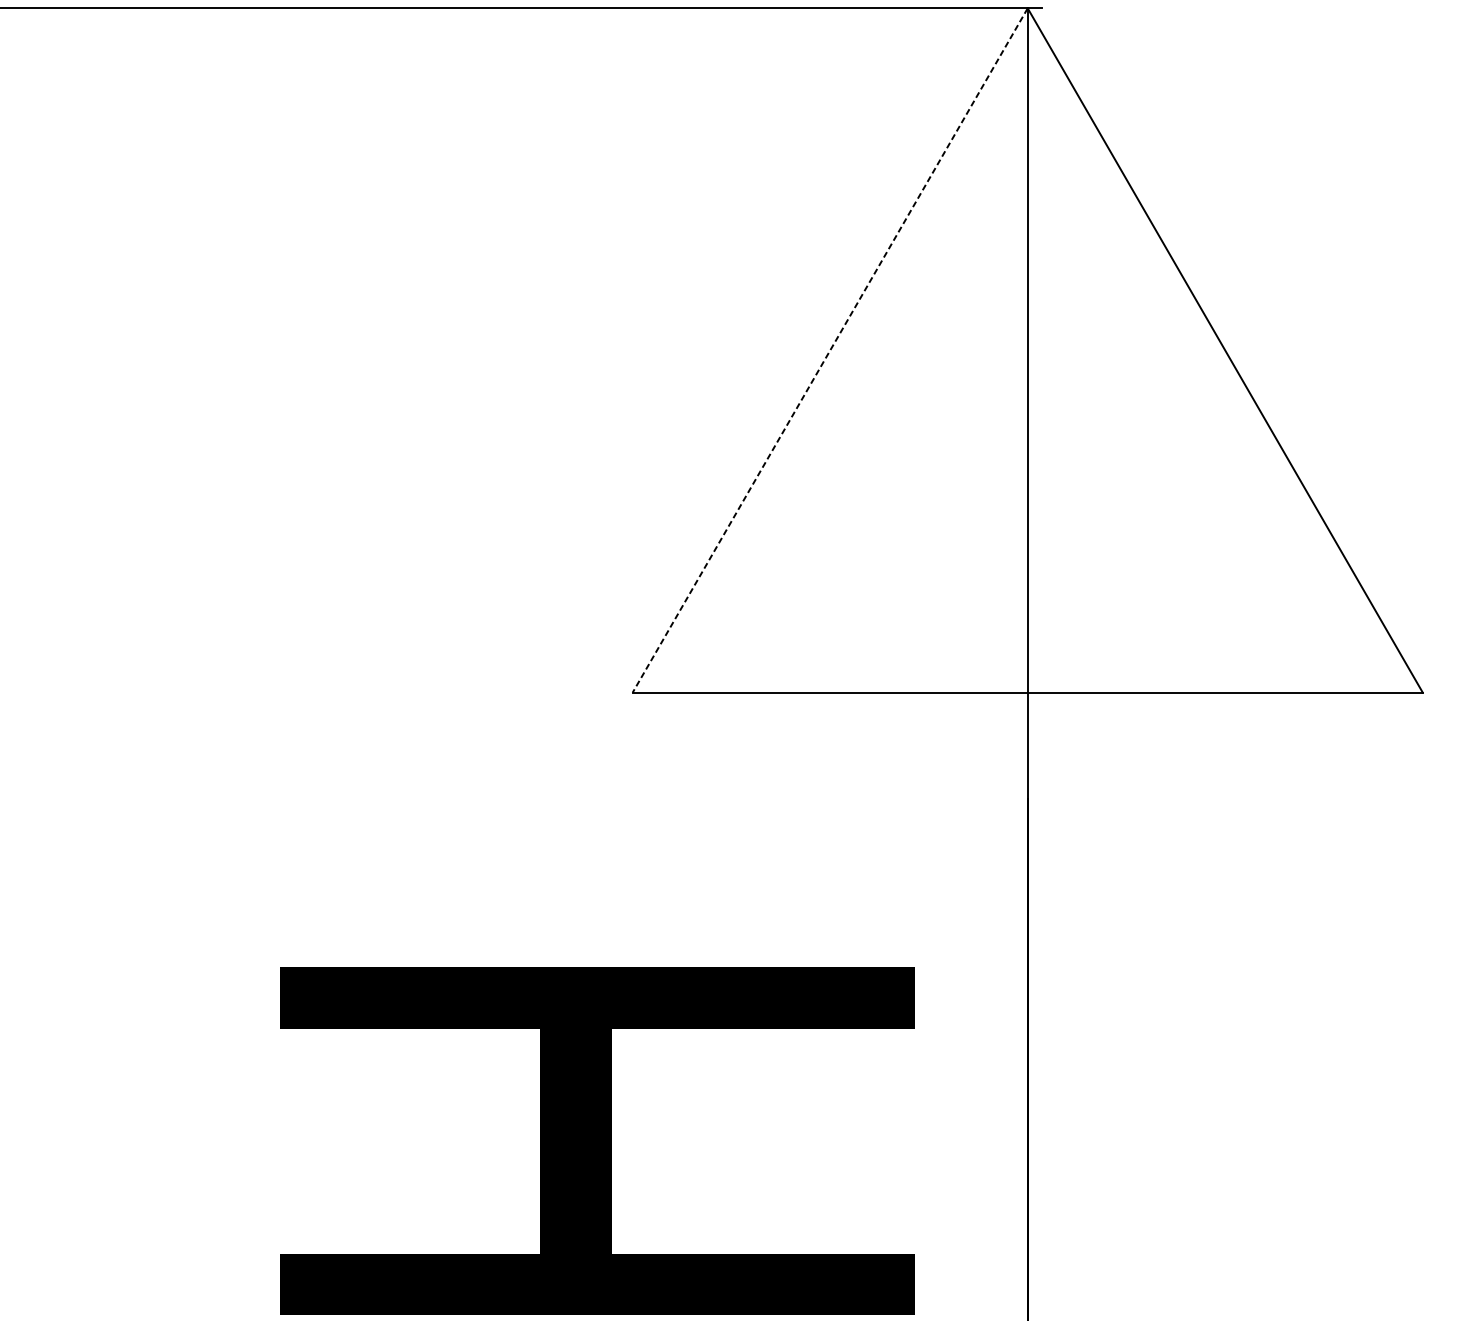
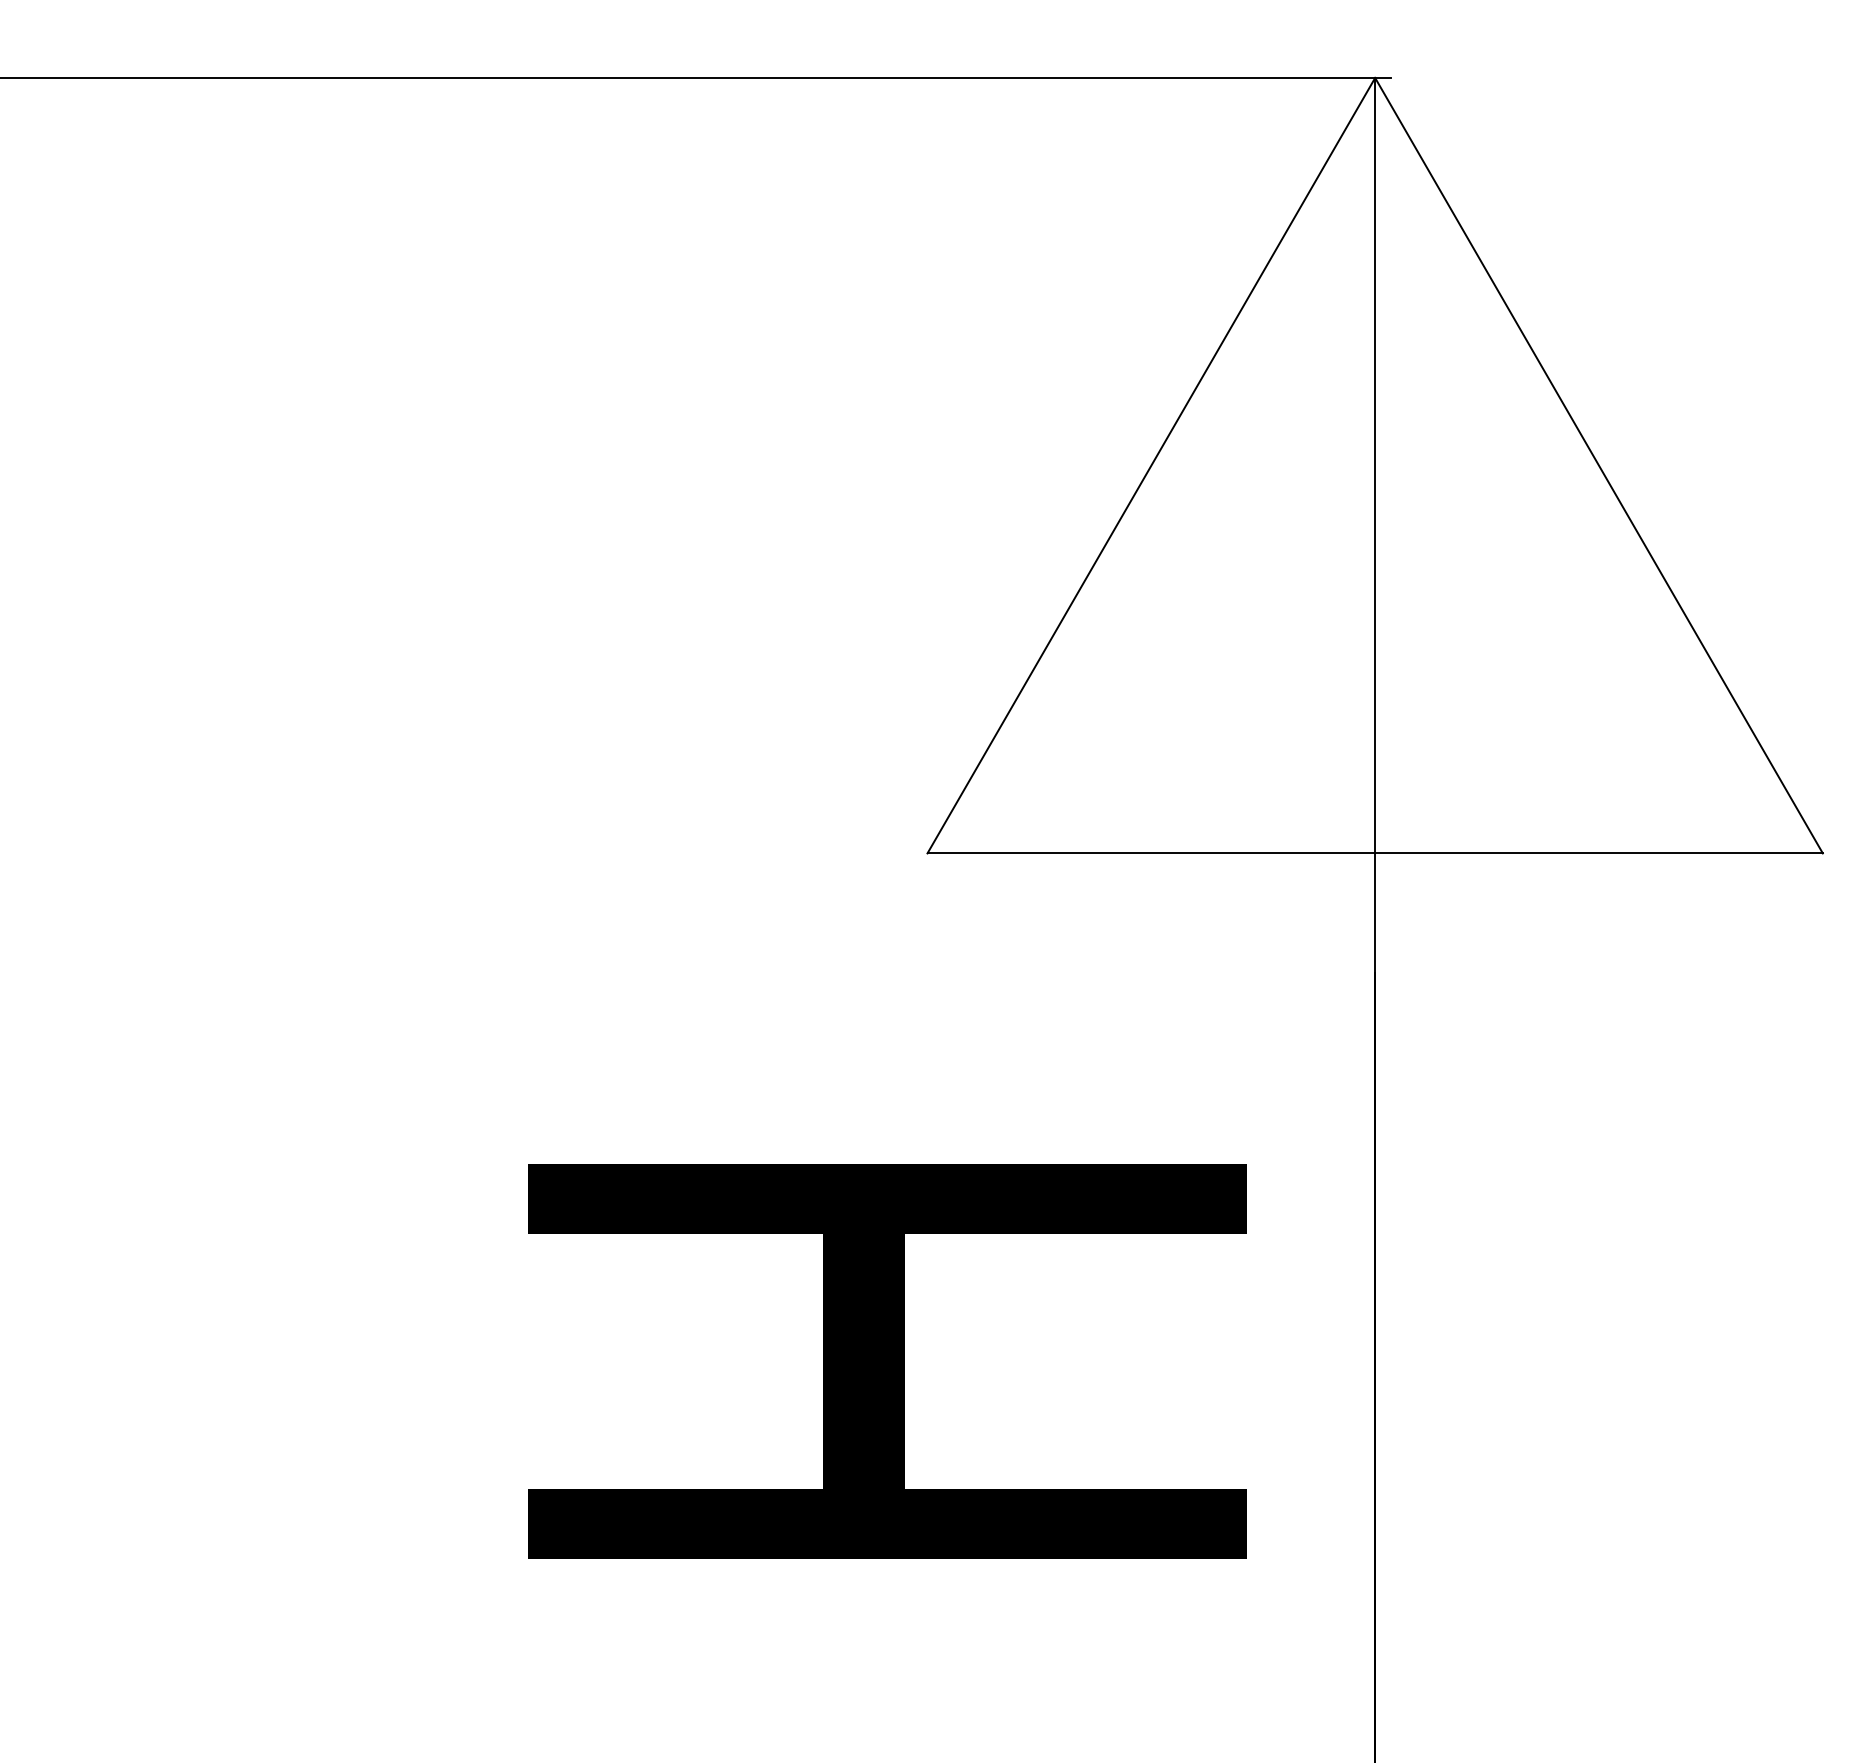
line: (830, 350) -> (1151, 465), dashed -> solid

